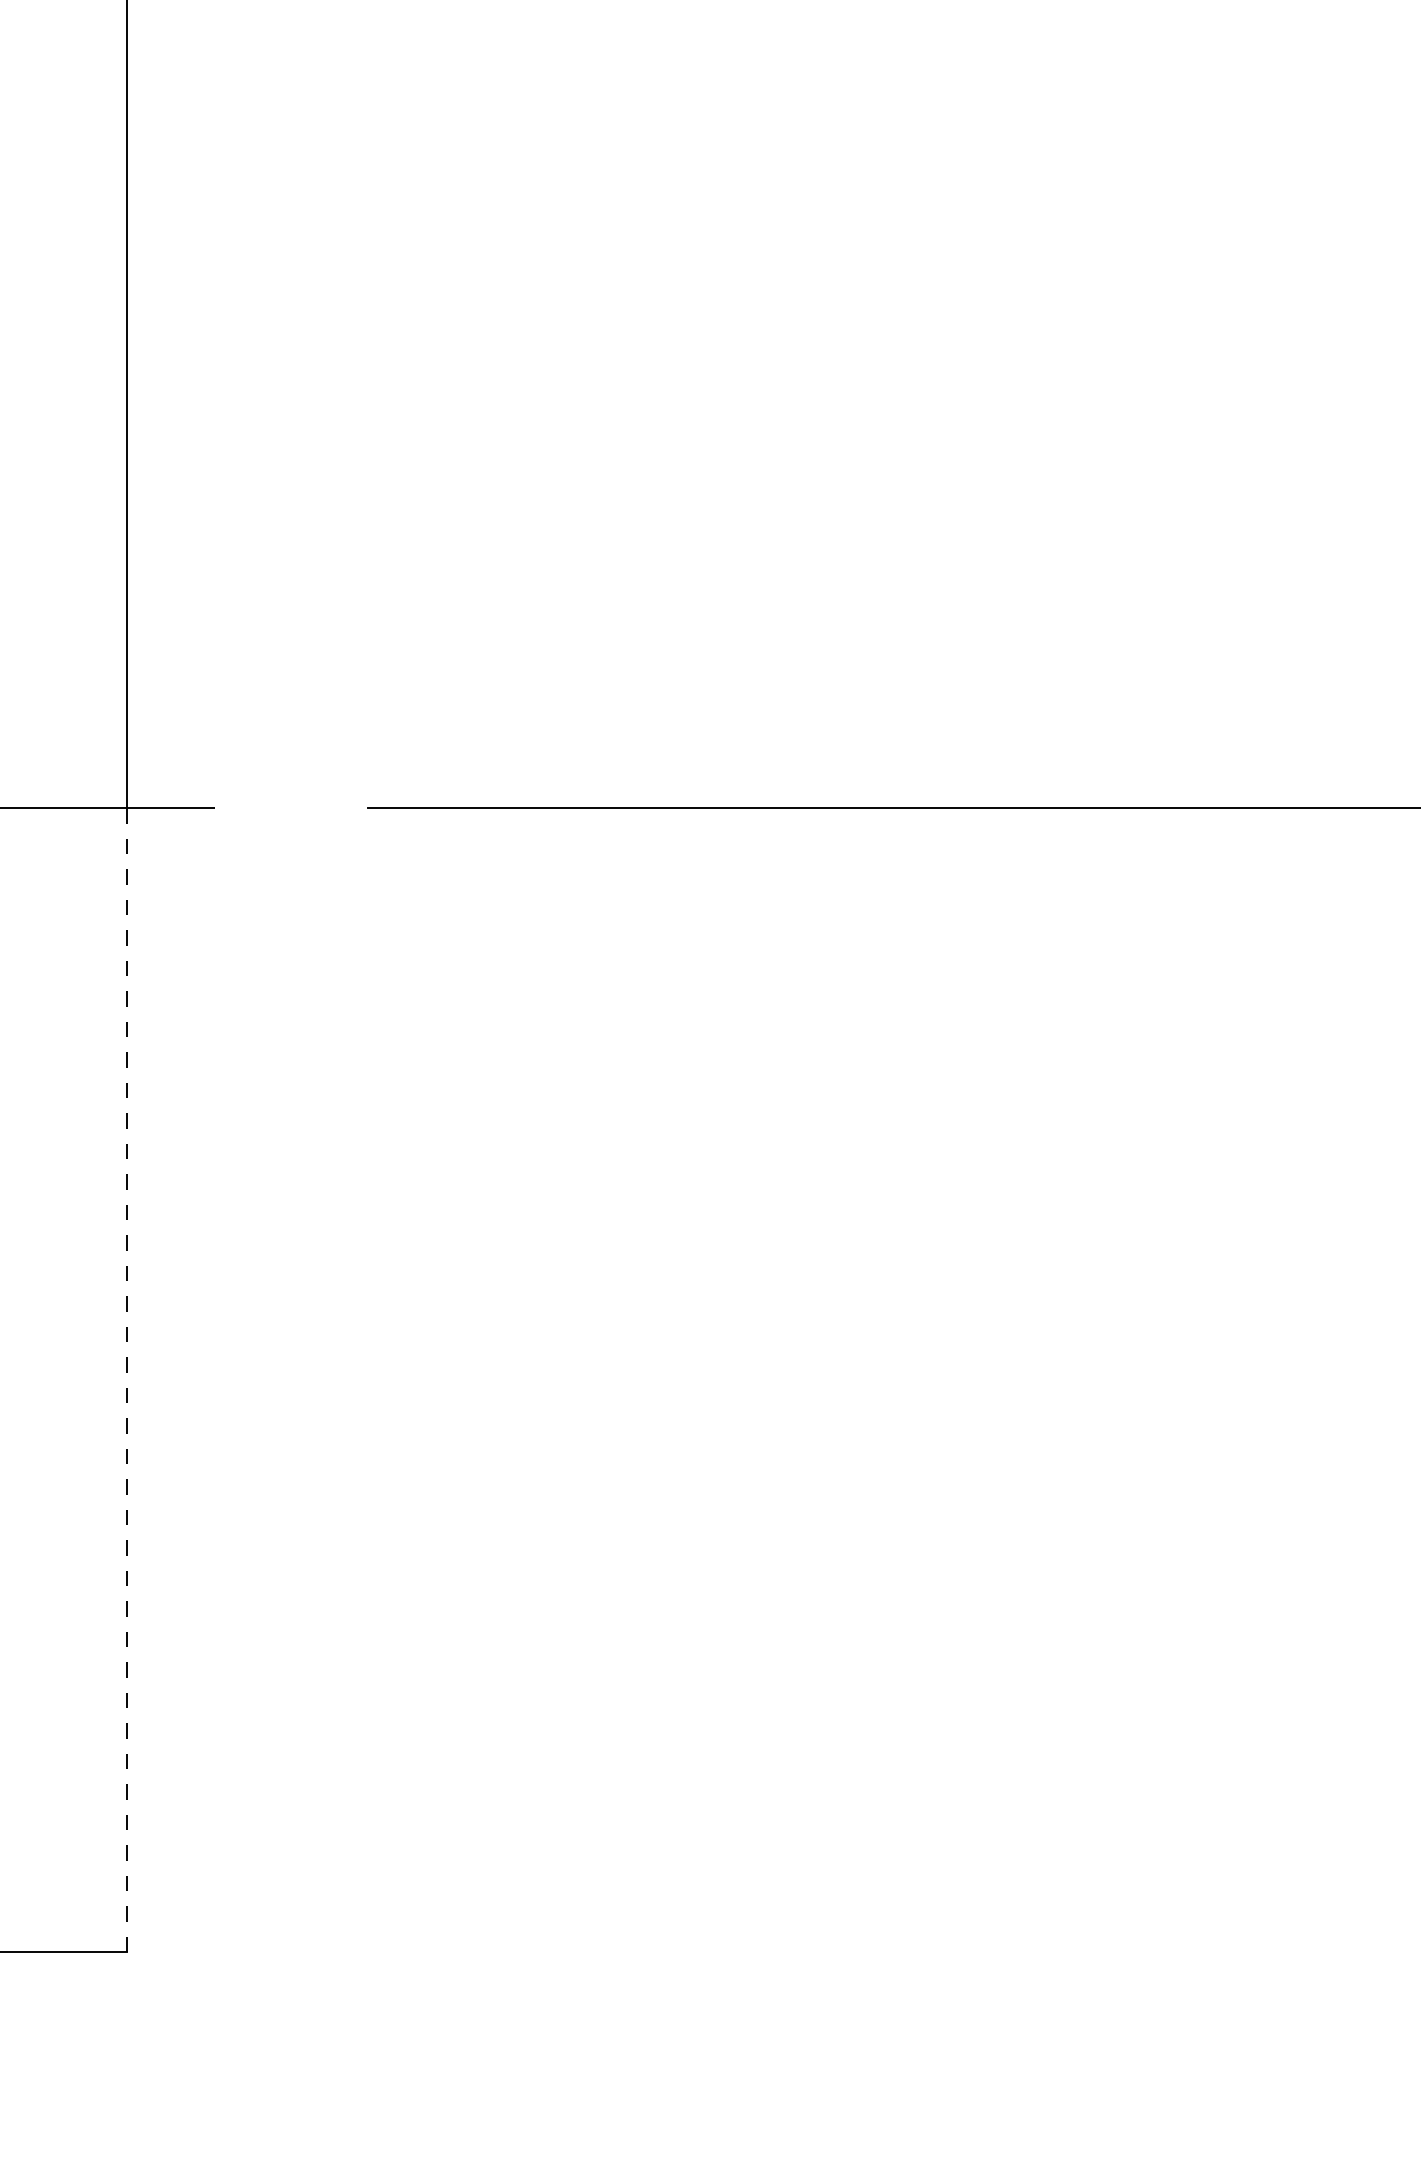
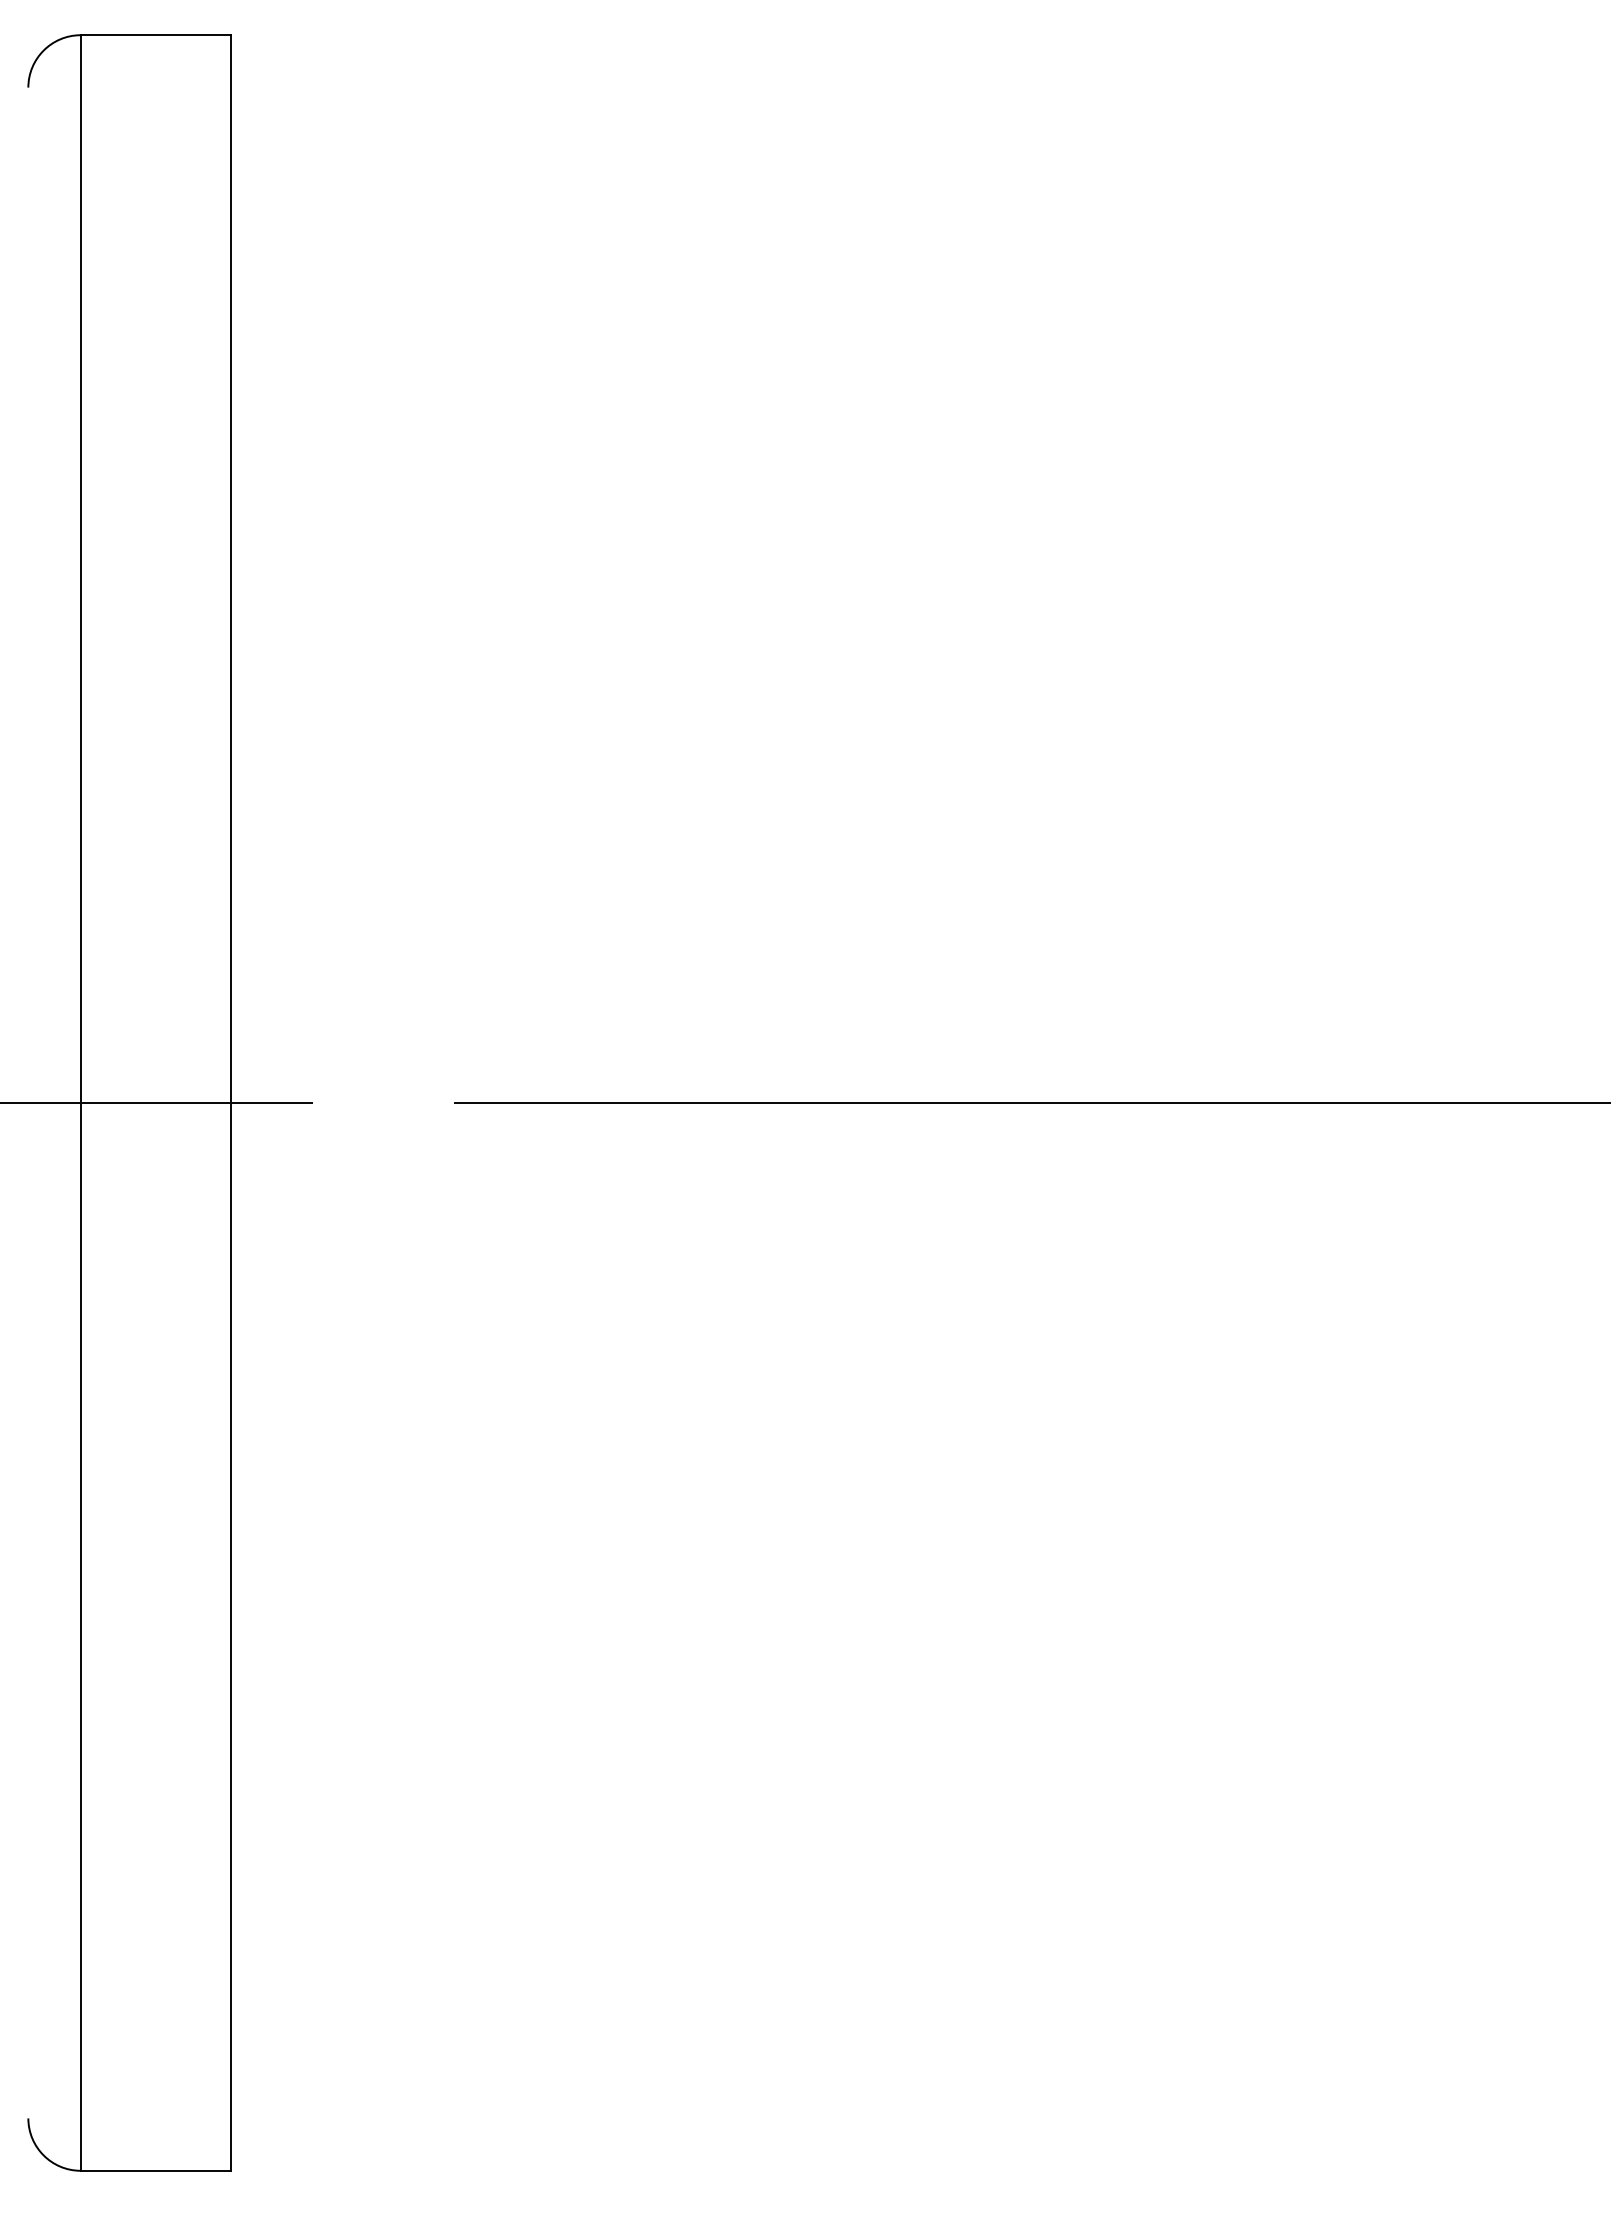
line: (126, 1379) -> (230, 1636), dashed -> solid

